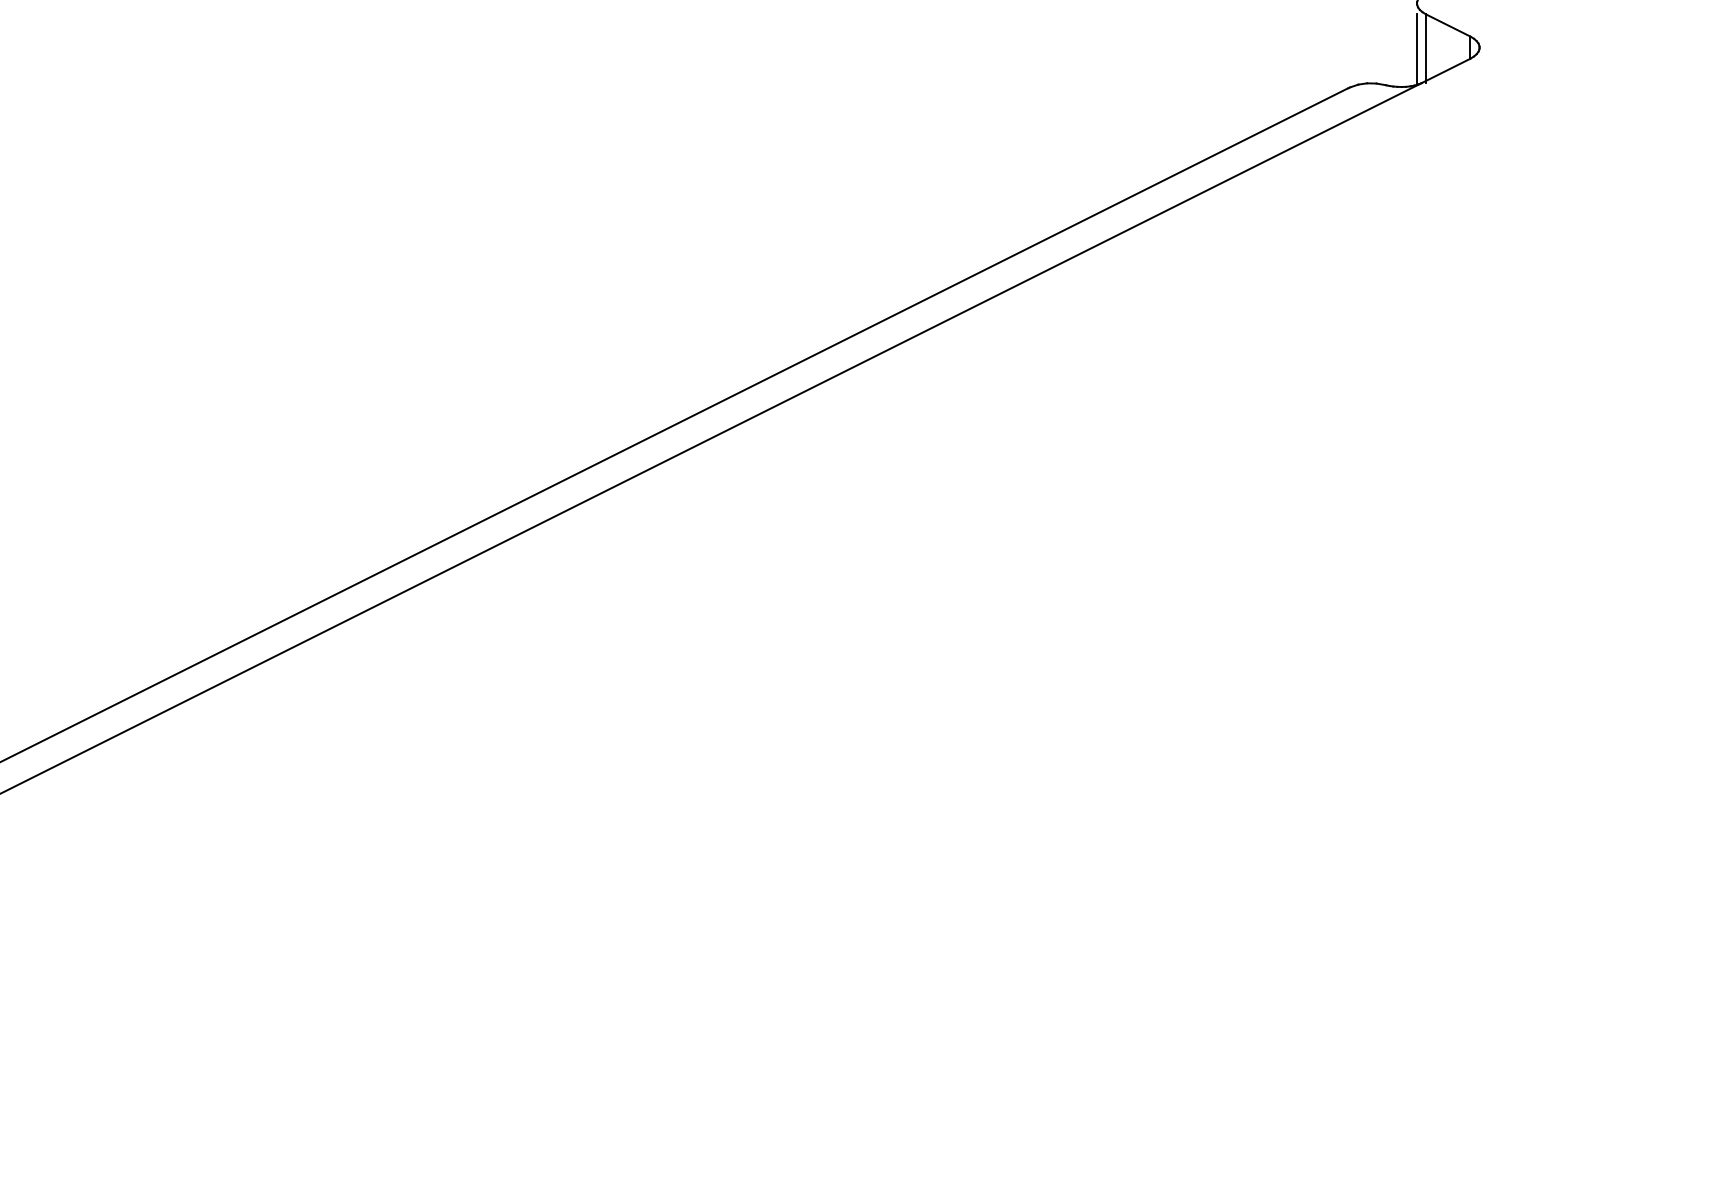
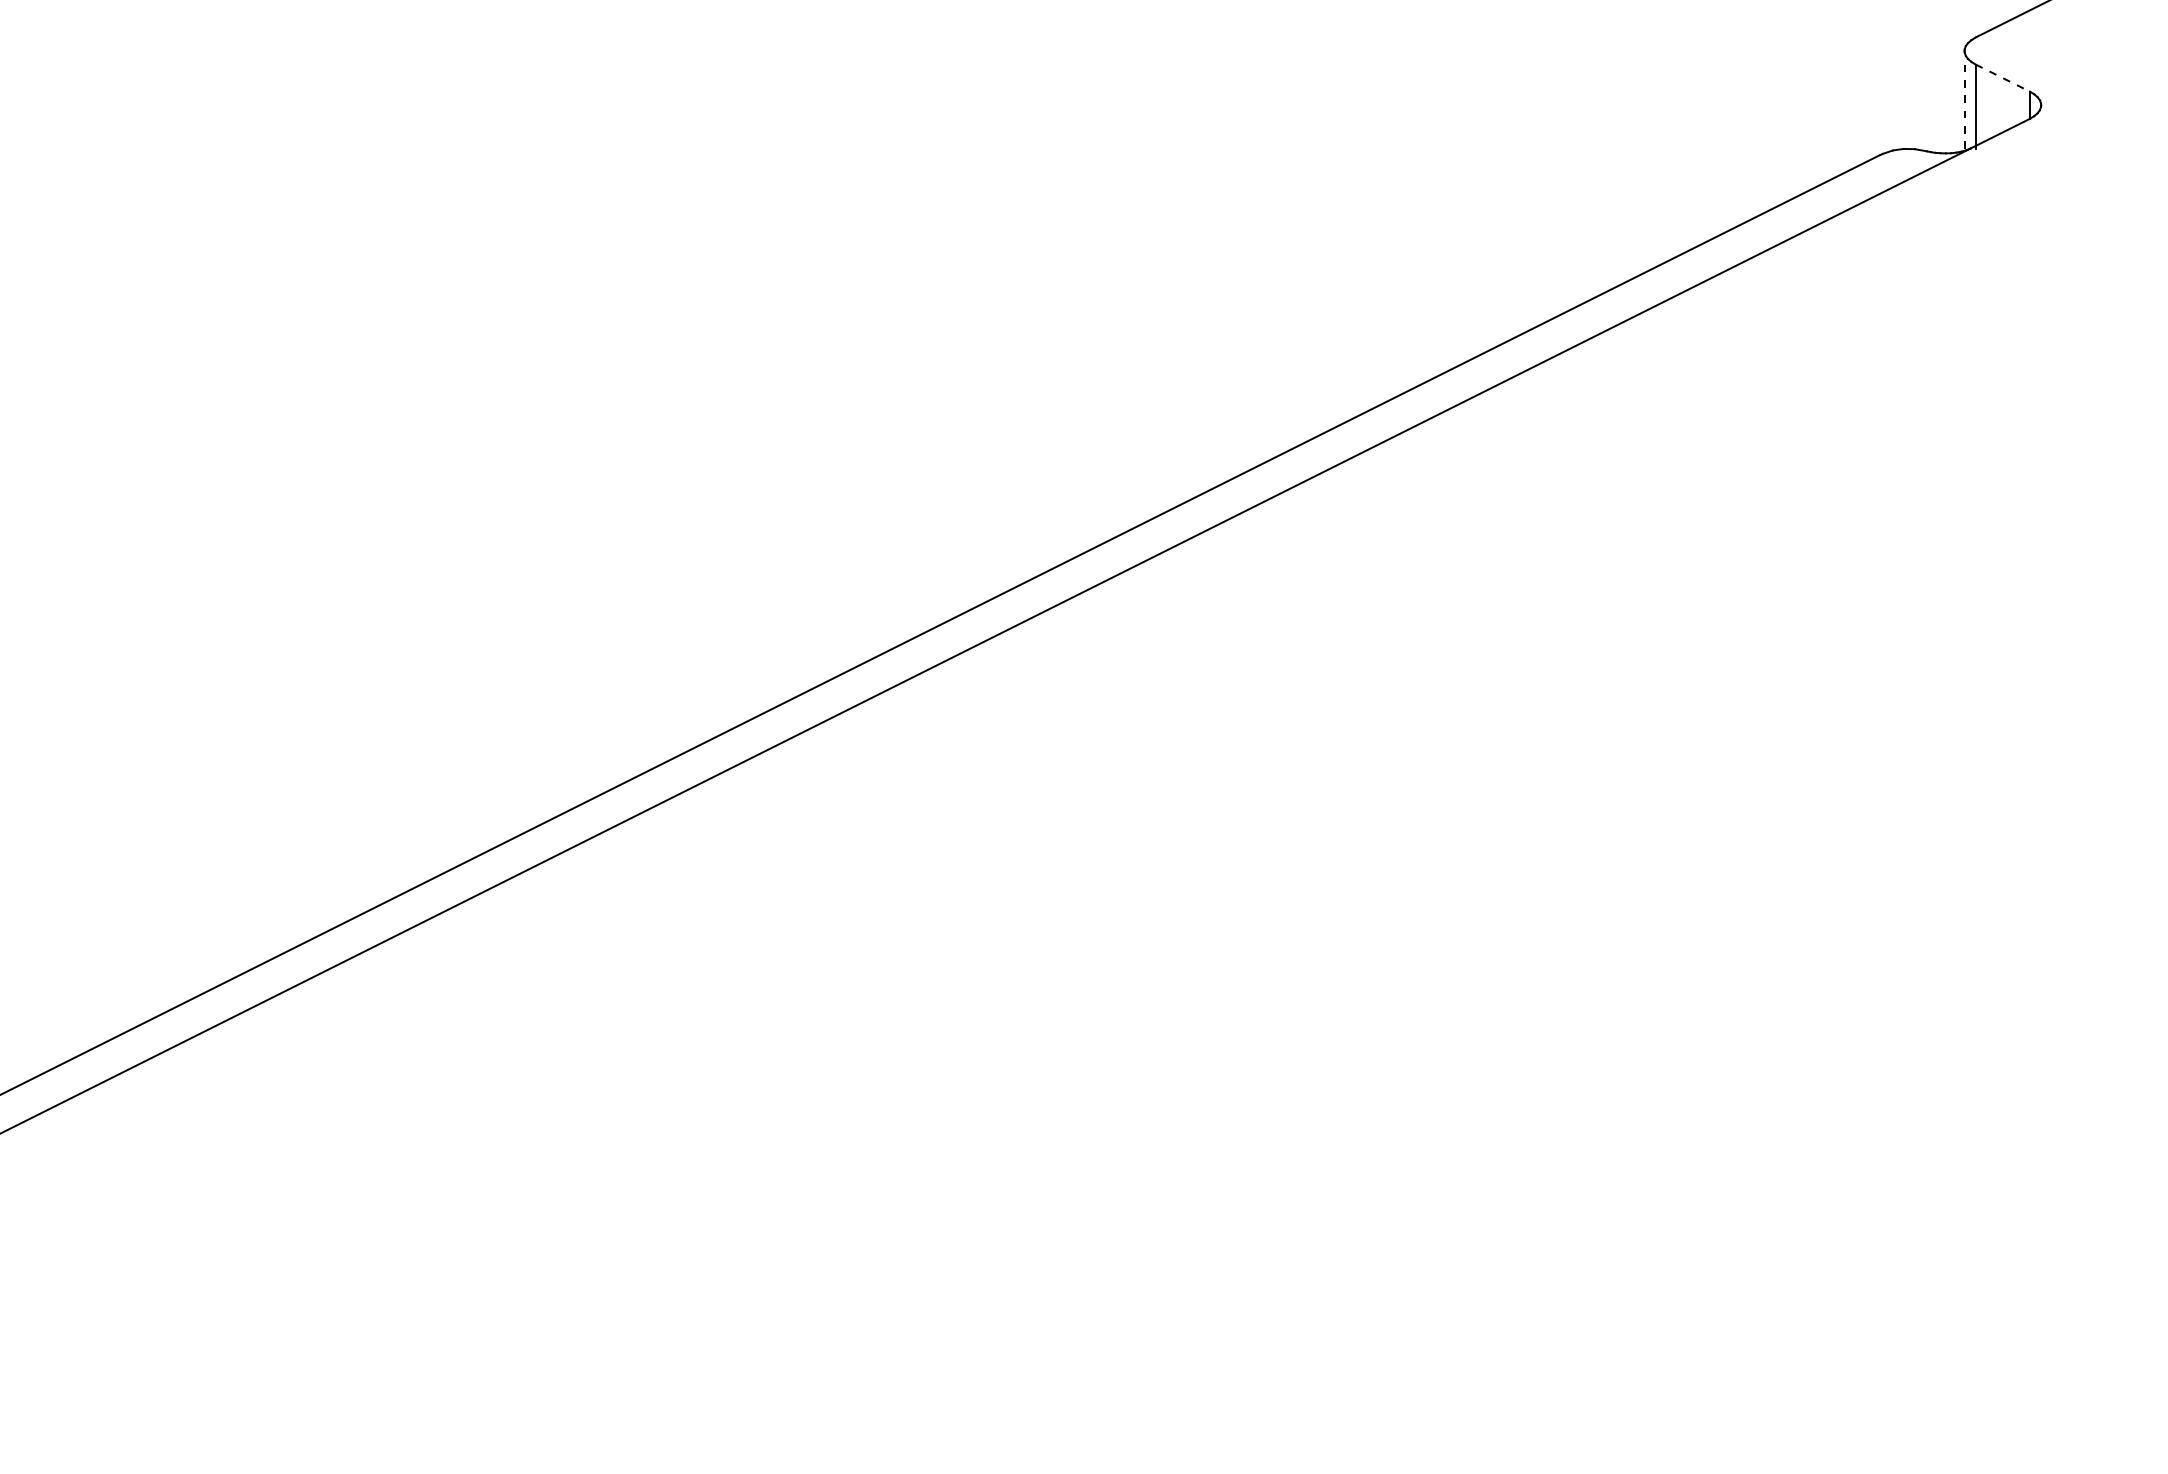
line: (1448, 25) -> (2003, 78), solid -> dashed
line: (1416, 50) -> (1964, 108), solid -> dashed

